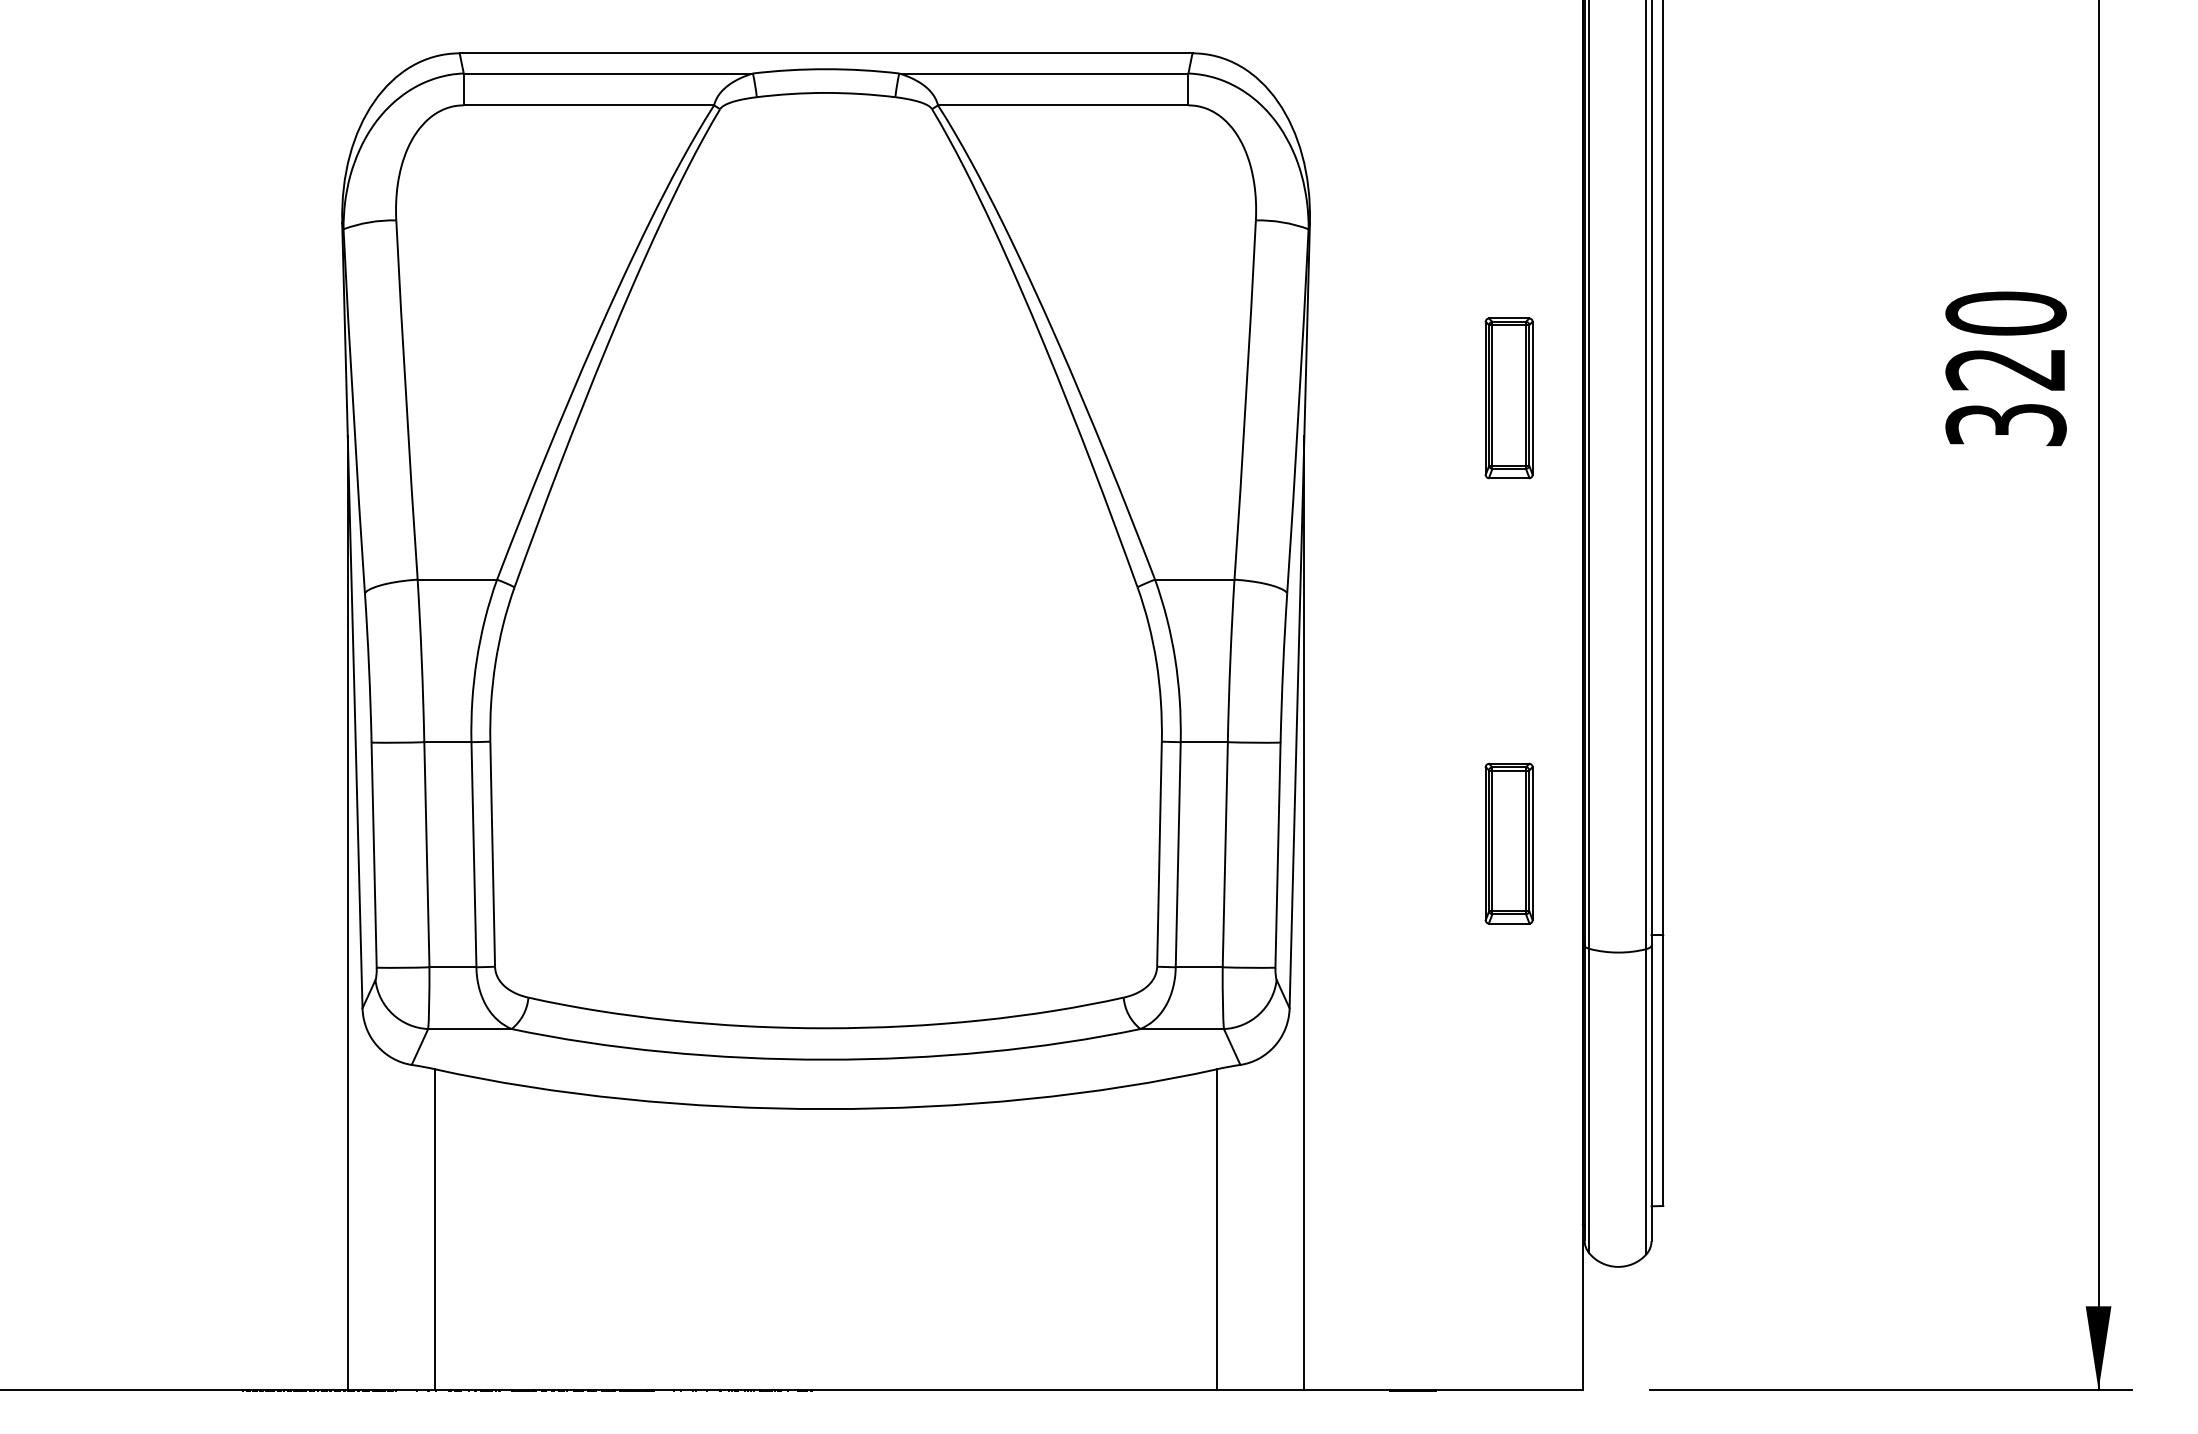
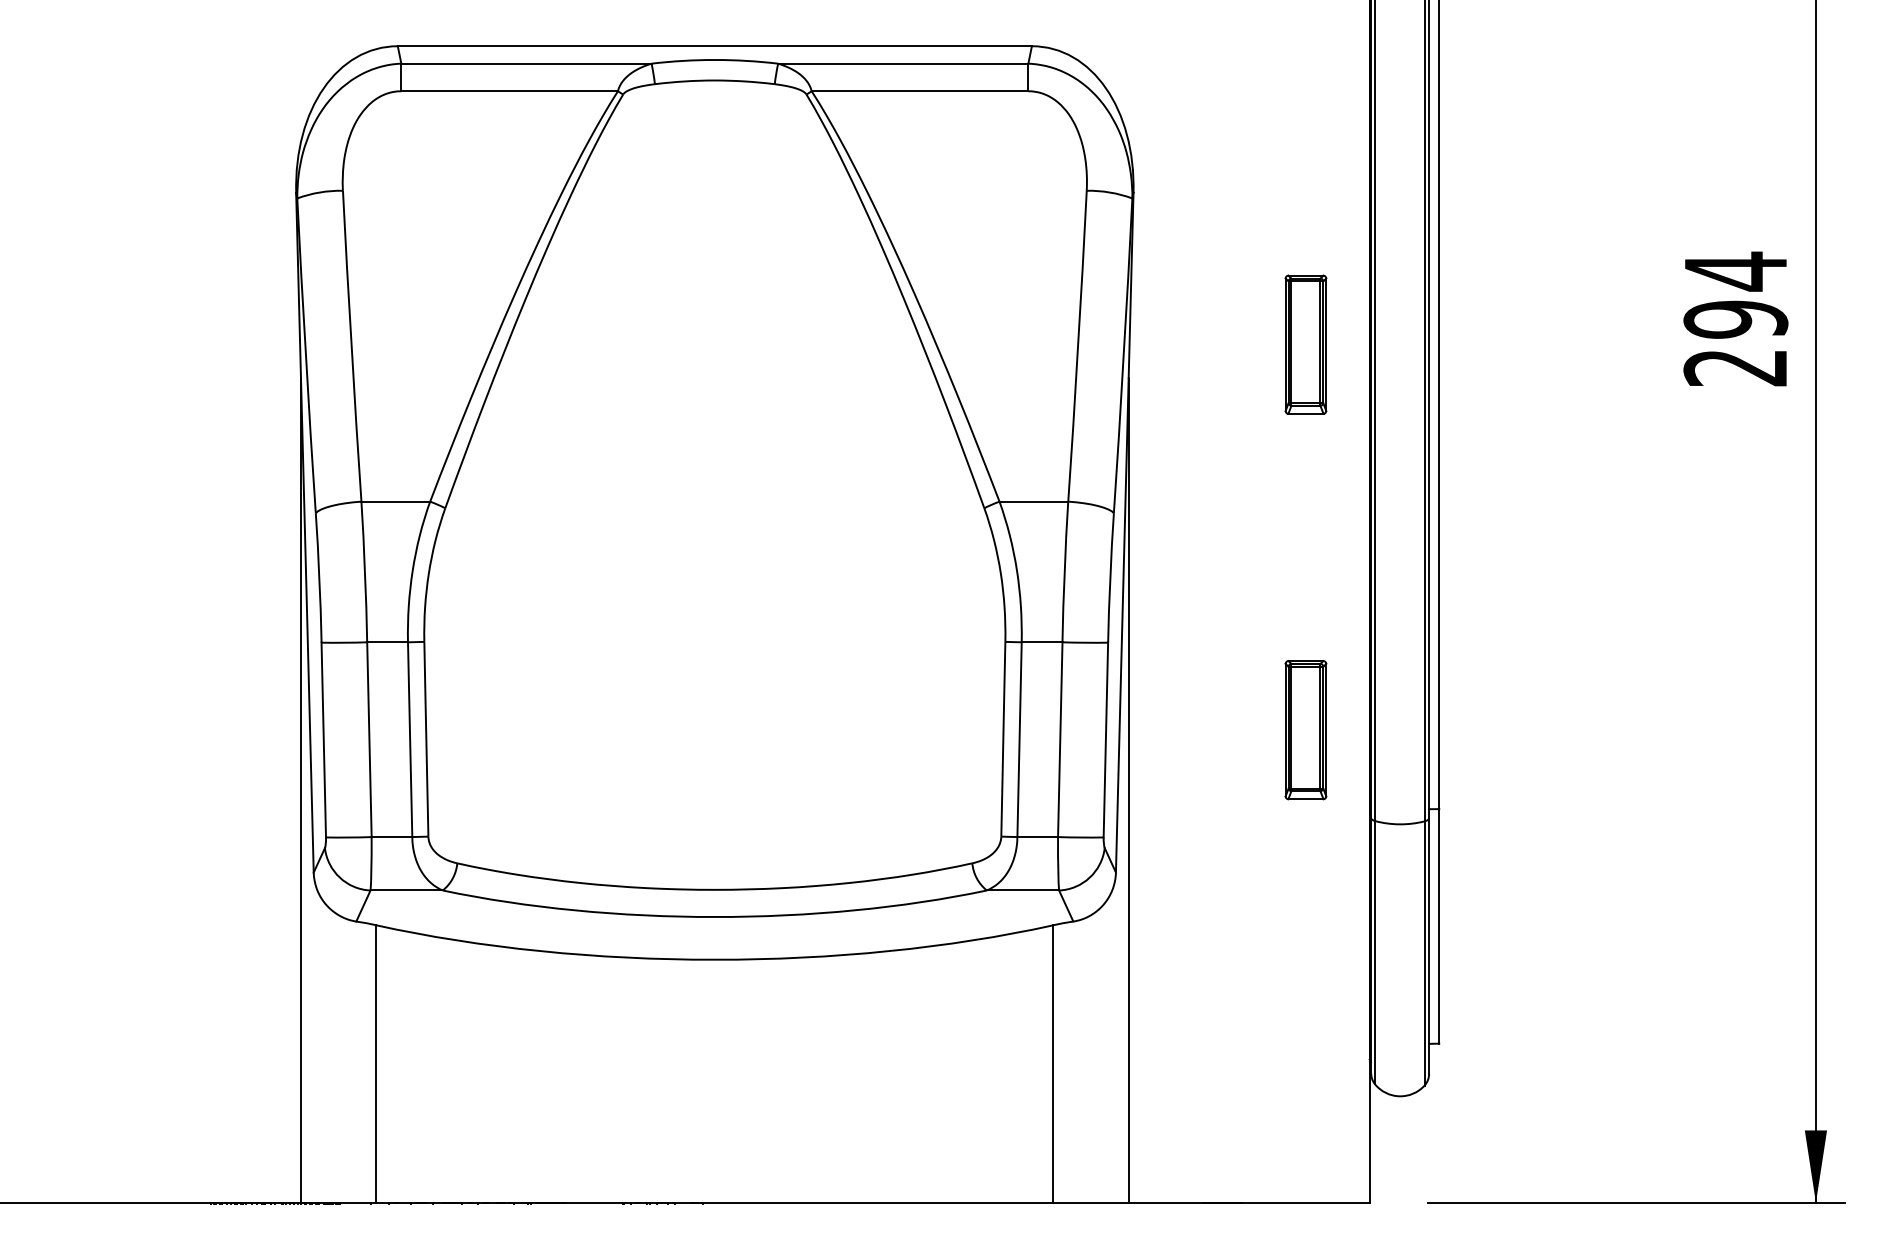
text: (2005, 368) -> (1735, 318), 320 -> 294

